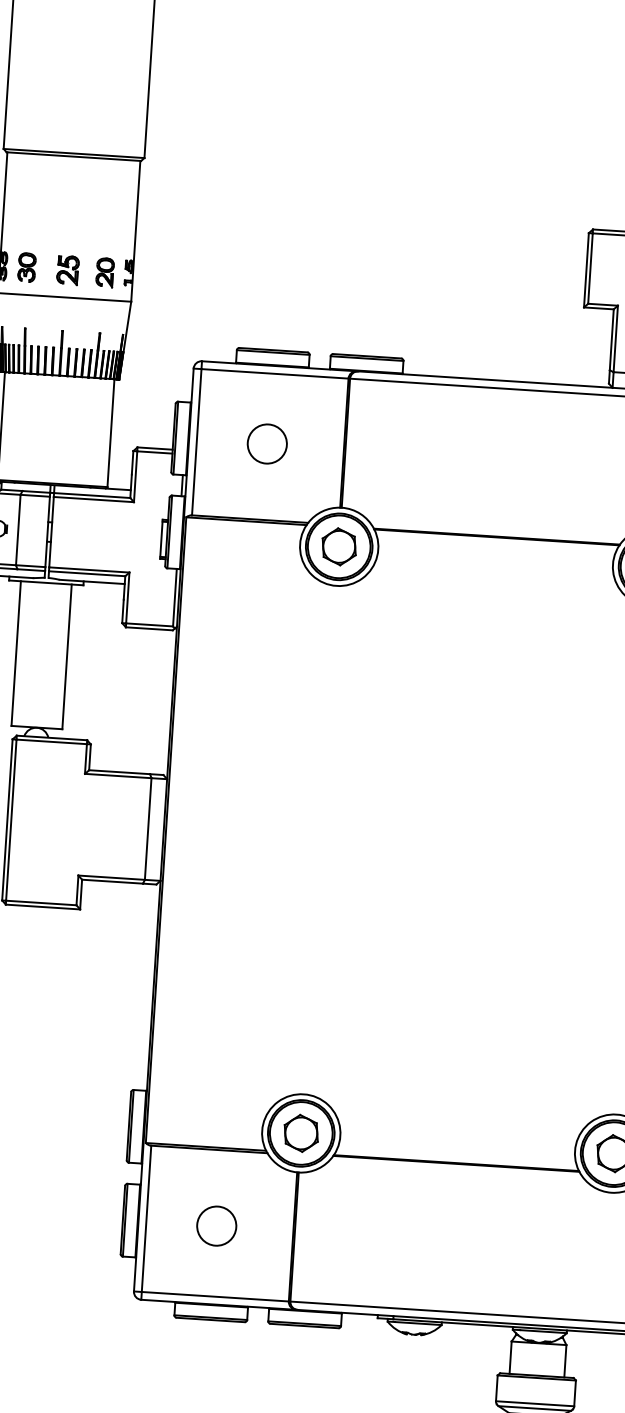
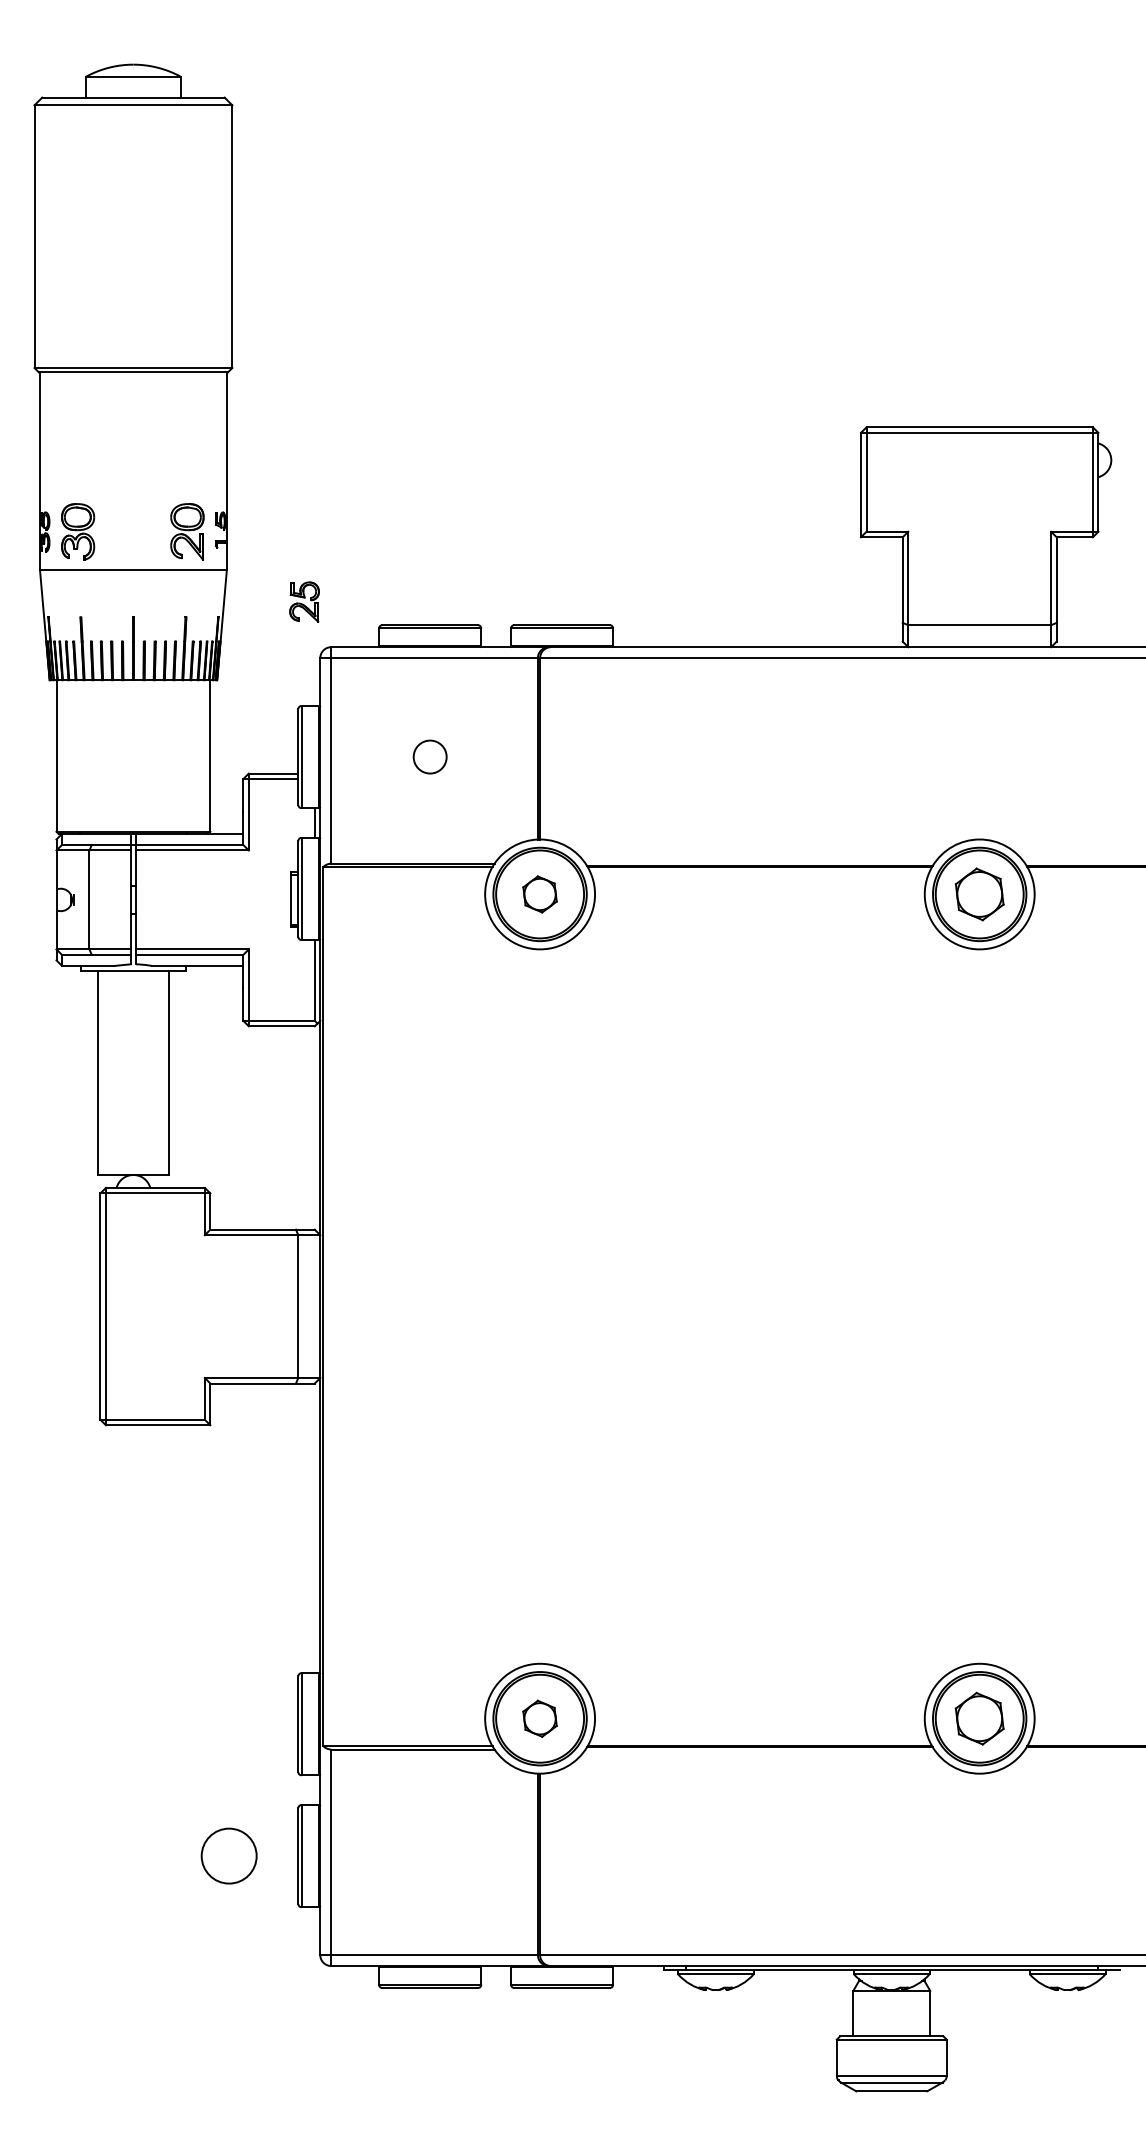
part: (26, 267) -> (77, 531), size x1.4
part: (68, 269) -> (304, 601), moved
part: (105, 272) -> (187, 531), size x1.4
circle: (266, 443) -> (429, 756), size x0.6
part: (338, 546) -> (539, 894), size x0.7
part: (300, 1133) -> (539, 1718), size x0.7
circle: (216, 1225) -> (228, 1855), moved

